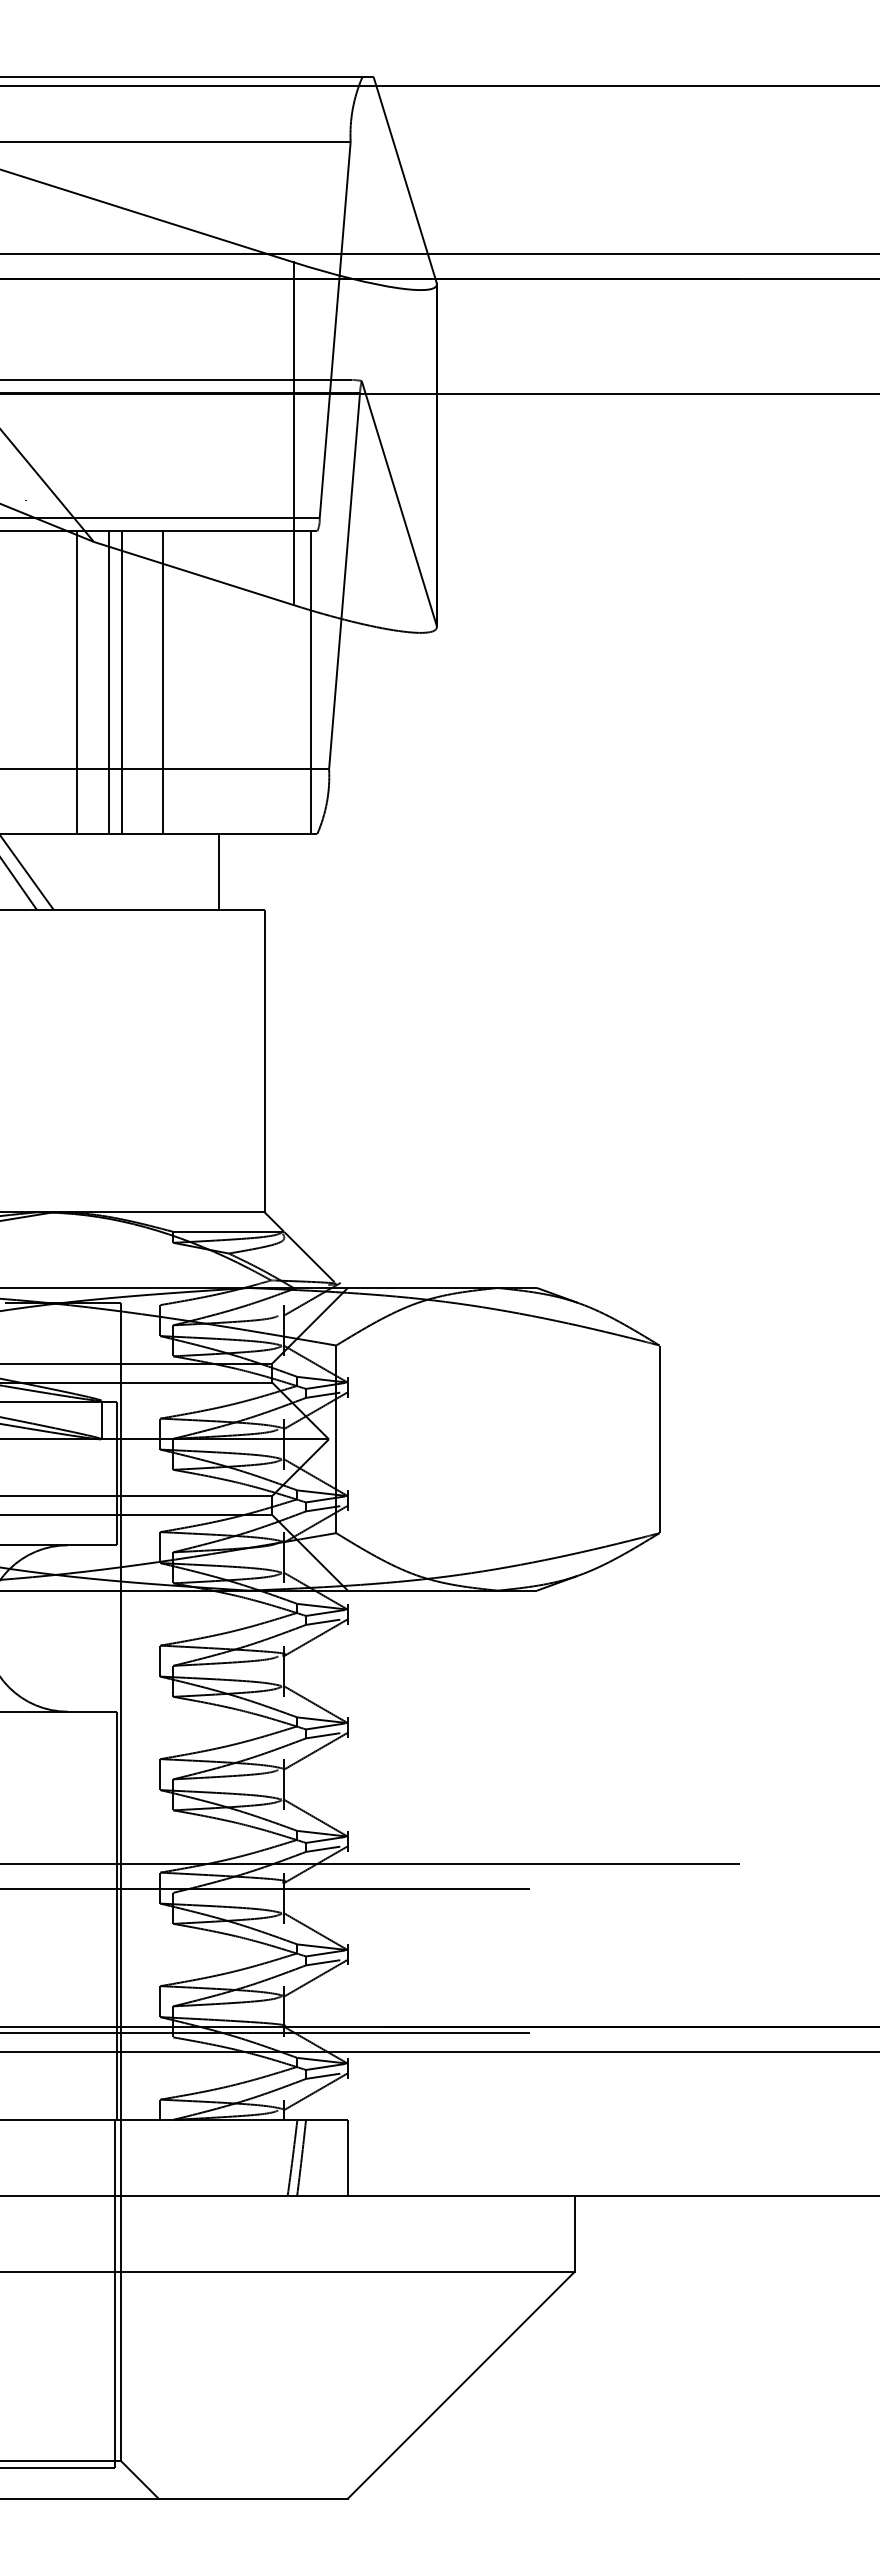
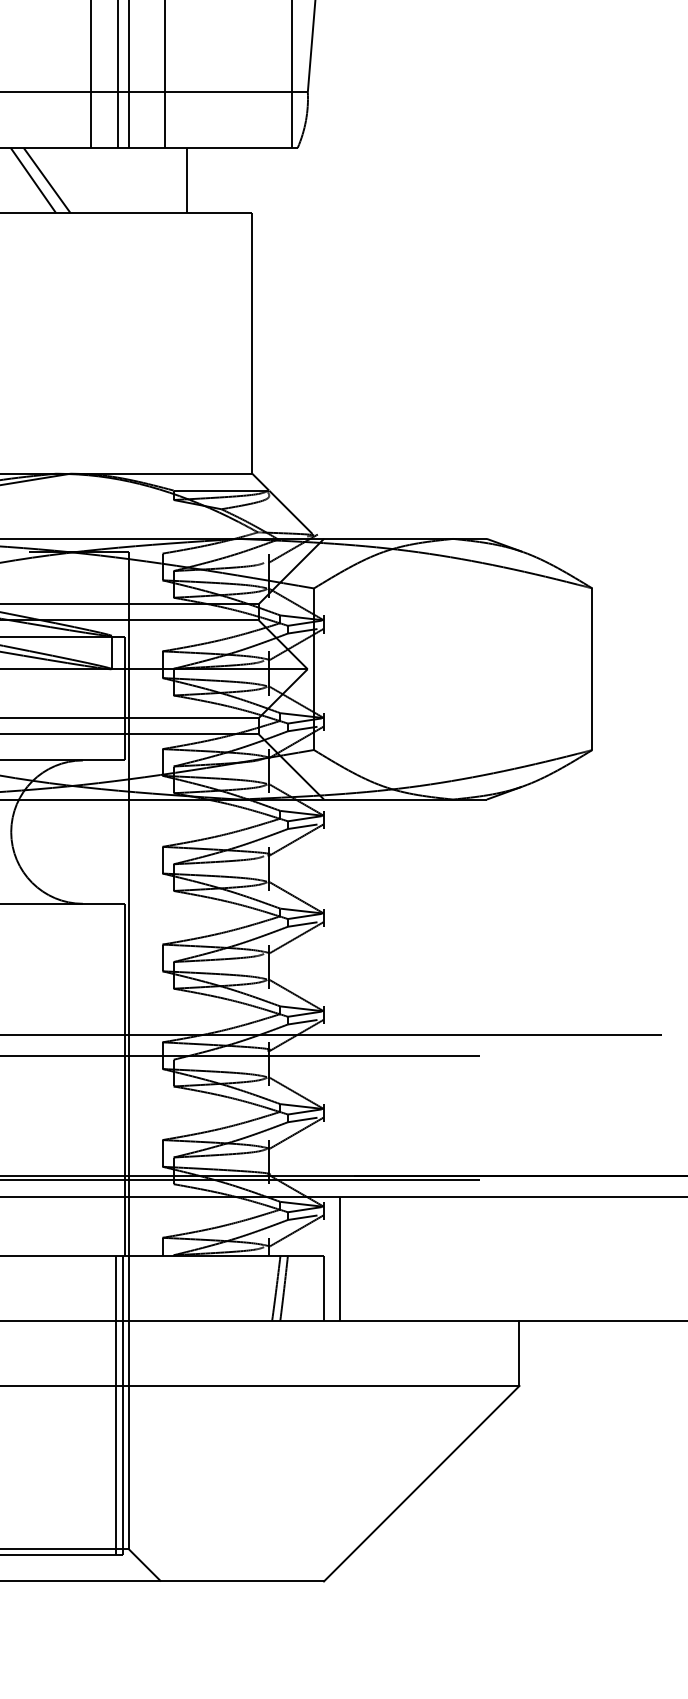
line: (218, 871) -> (186, 180), moved
line: (365, 2124) -> (339, 1259), added
line: (105, 2294) -> (115, 1405), added

